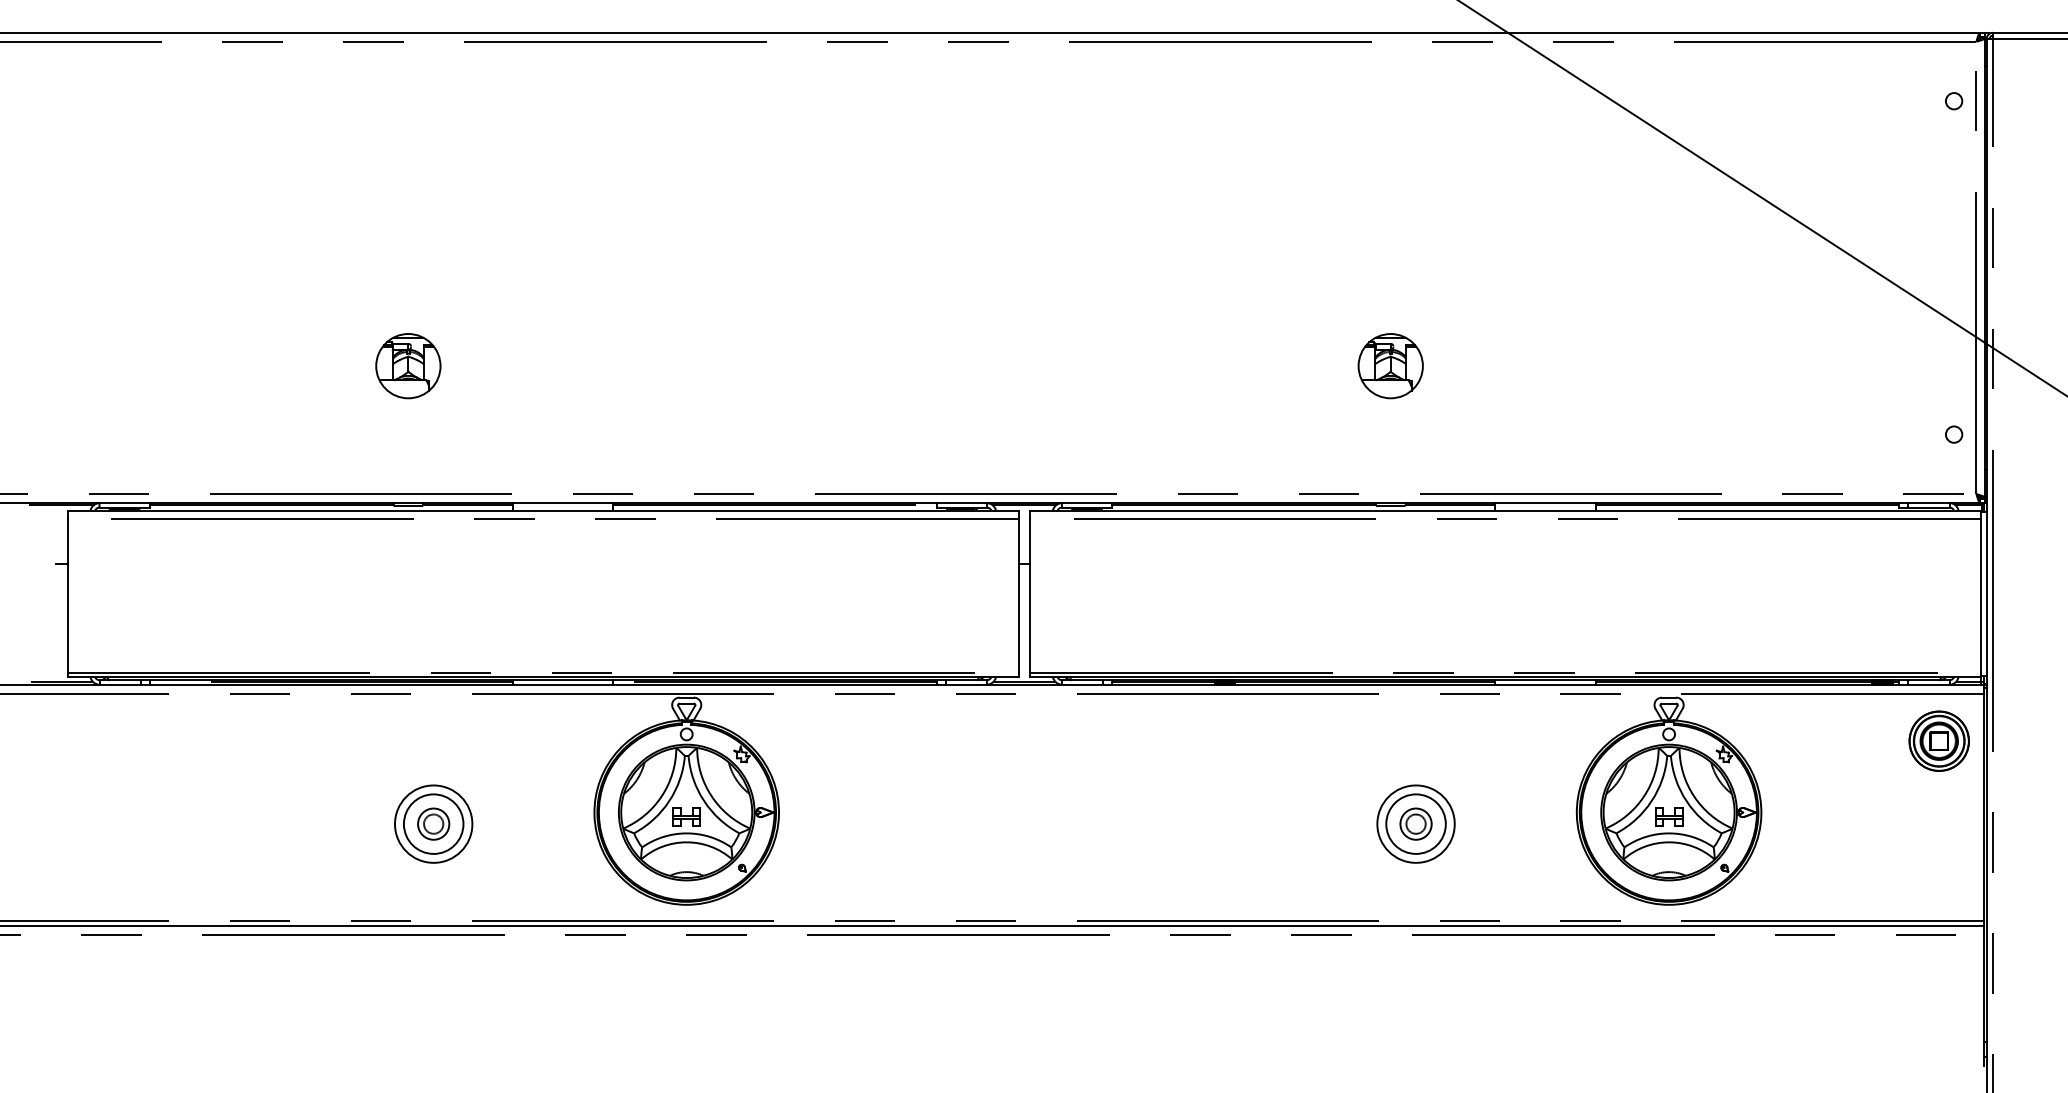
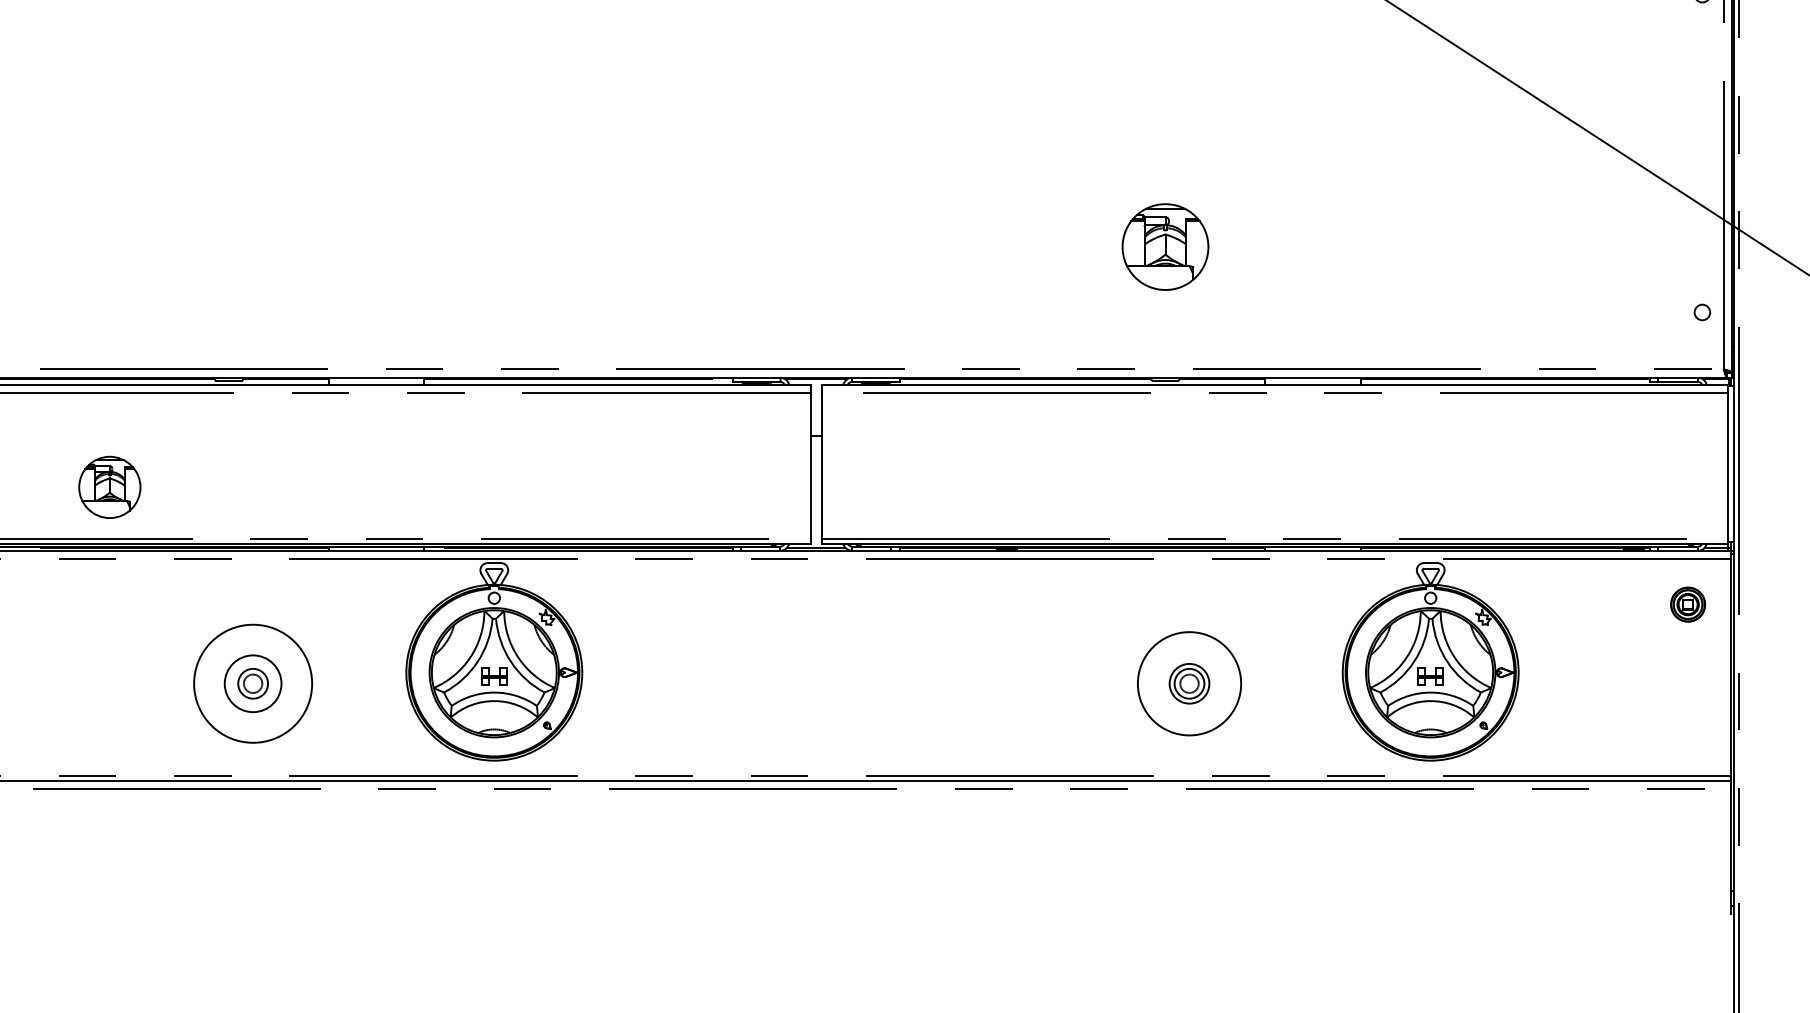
part: (408, 366) -> (109, 487), moved
part: (1390, 366) -> (1165, 247), size x1.4
part: (1938, 740) -> (1687, 604), size x0.6
circle: (433, 823) -> (252, 683), size x1.6
circle: (1415, 823) -> (1188, 683), size x0.7
circle: (1415, 823) -> (1188, 683), size x1.4

